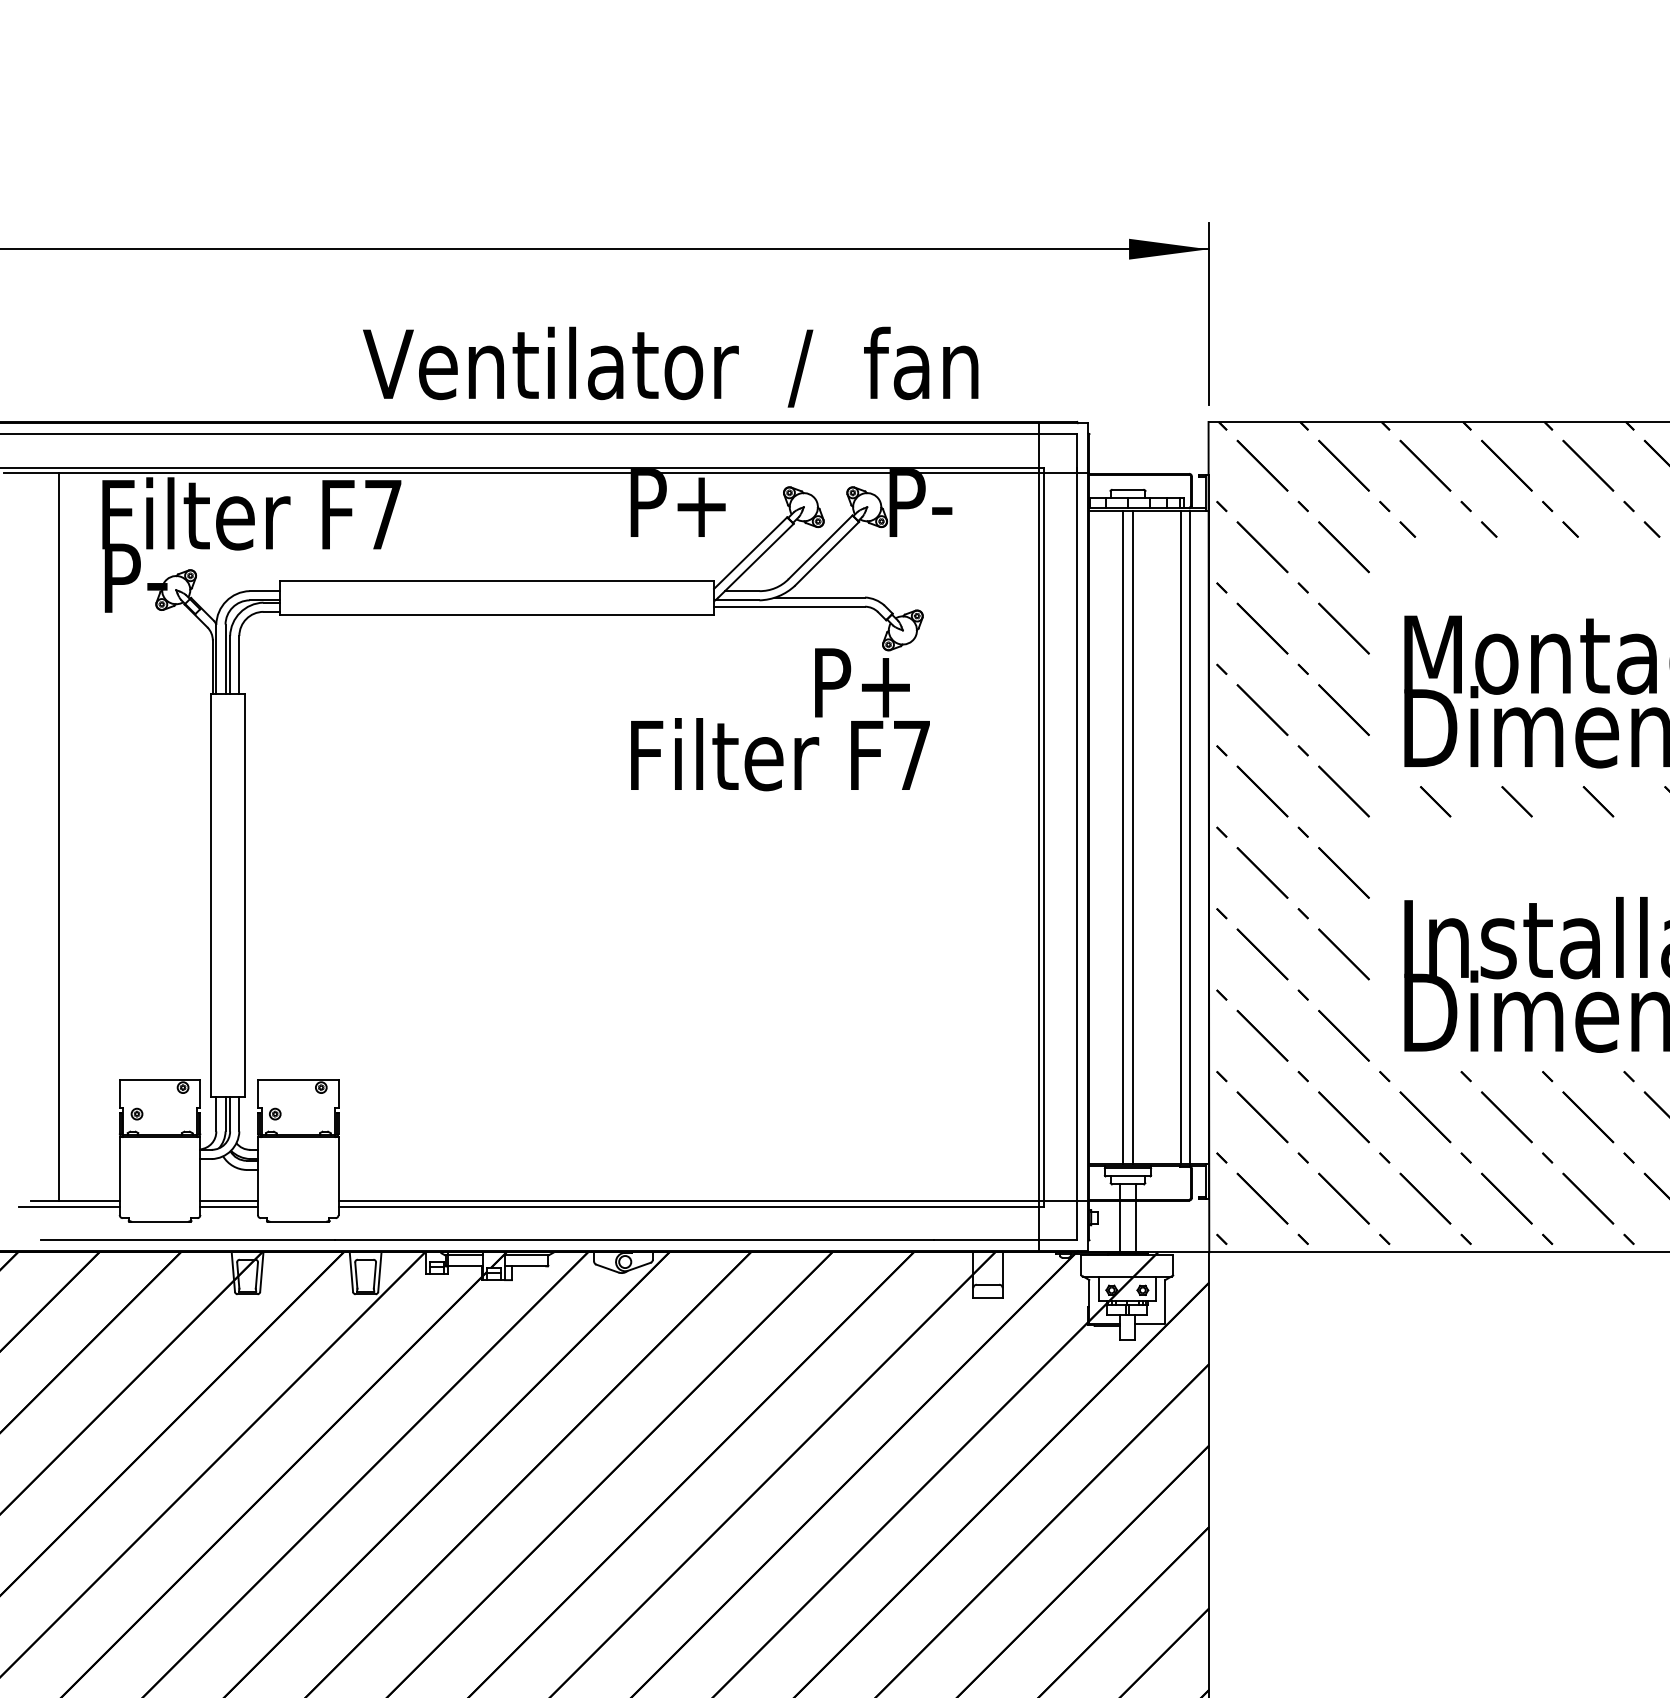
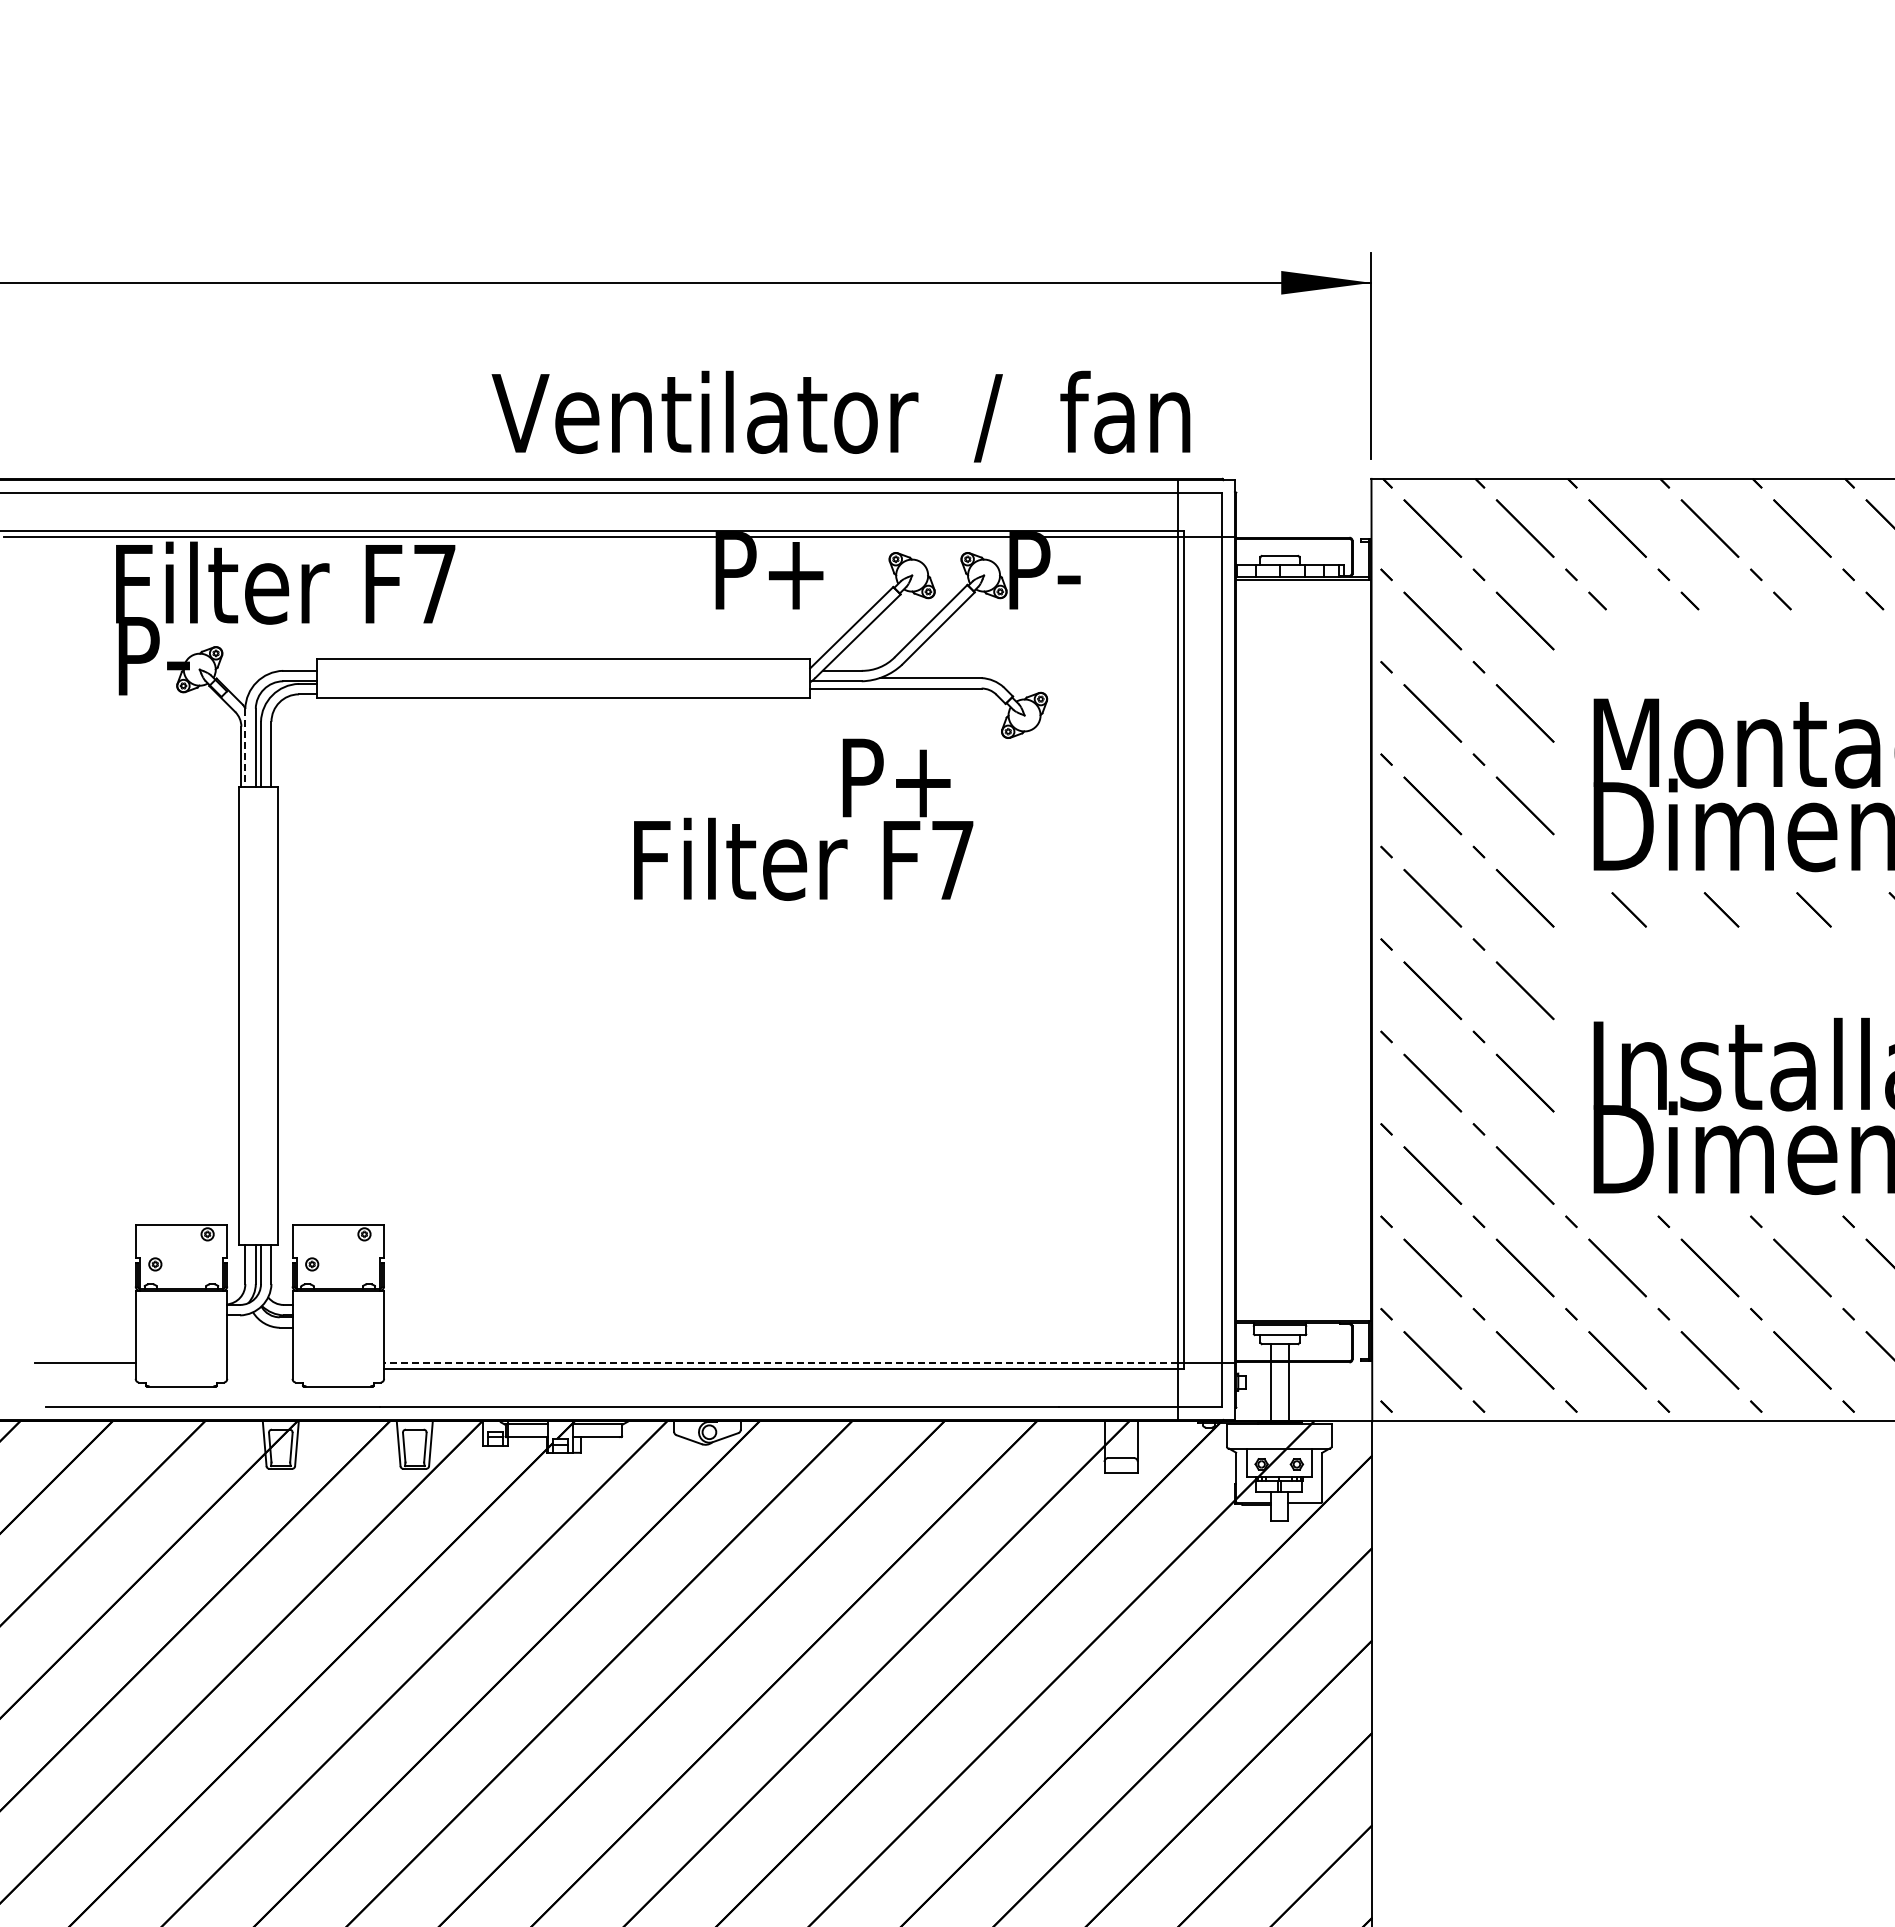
text: (670, 367) -> (840, 416), moved
line: (216, 659) -> (245, 748), solid -> dashed
text: (780, 719) -> (803, 819), moved
line: (1123, 836) -> (1274, 949), removed
line: (1132, 836) -> (1285, 949), removed
line: (1180, 836) -> (1339, 949), removed
line: (1190, 836) -> (1350, 949), removed
line: (58, 837) -> (66, 950), removed
line: (228, 1201) -> (259, 1363), removed
line: (687, 1201) -> (780, 1363), solid -> dashed
line: (69, 1206) -> (78, 1369), removed
line: (228, 1206) -> (259, 1369), removed

